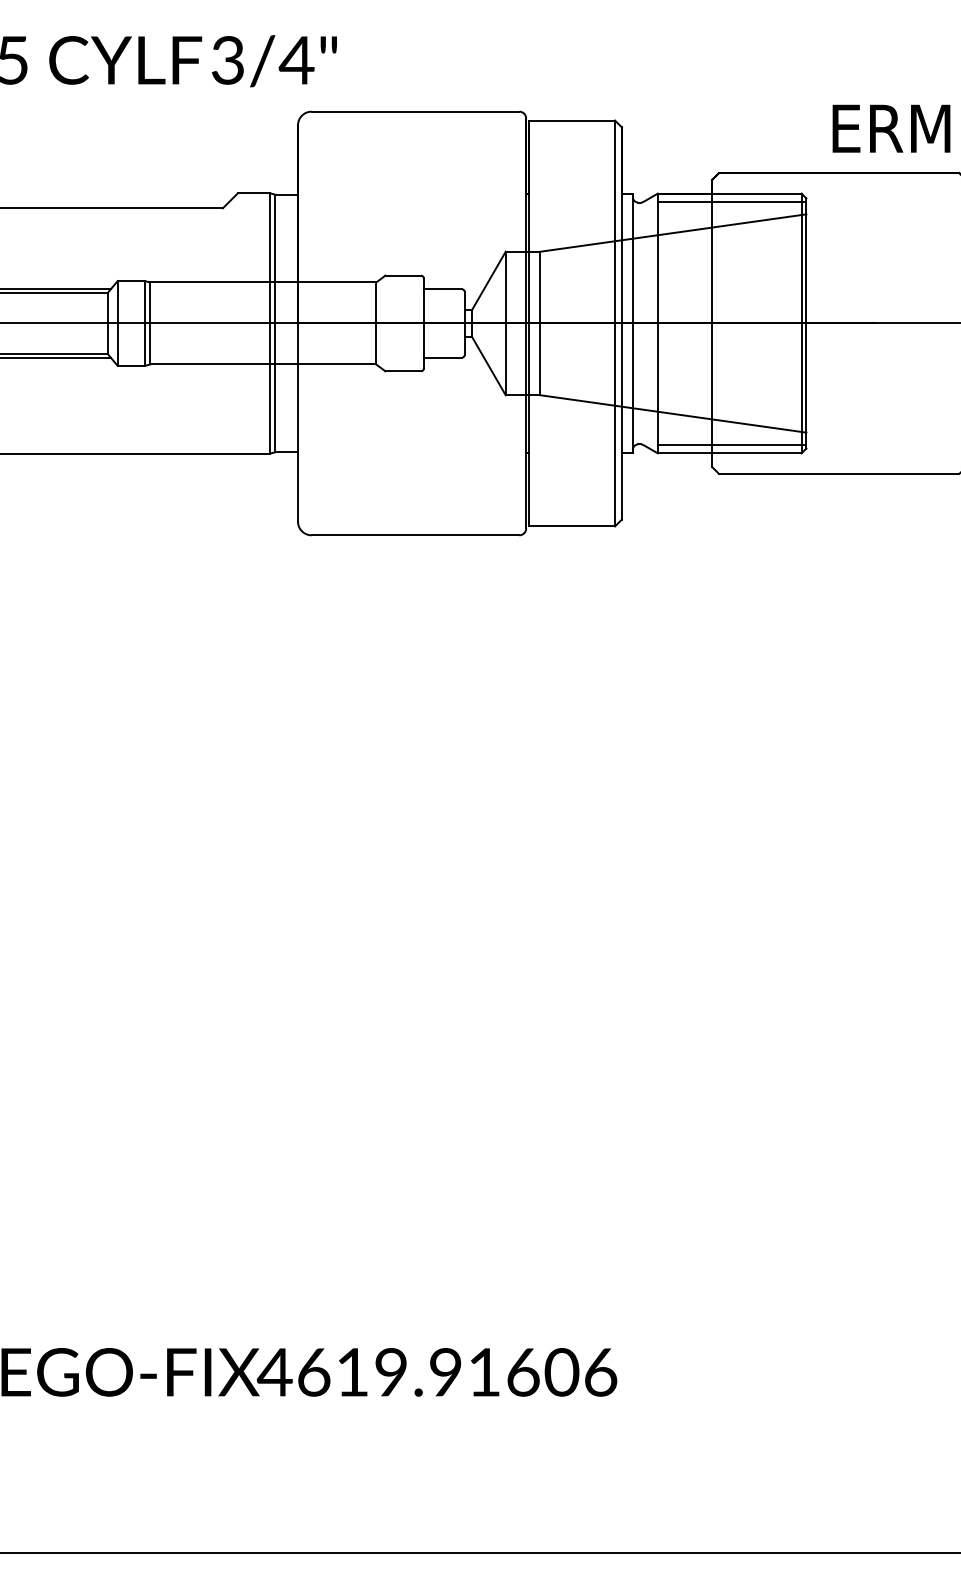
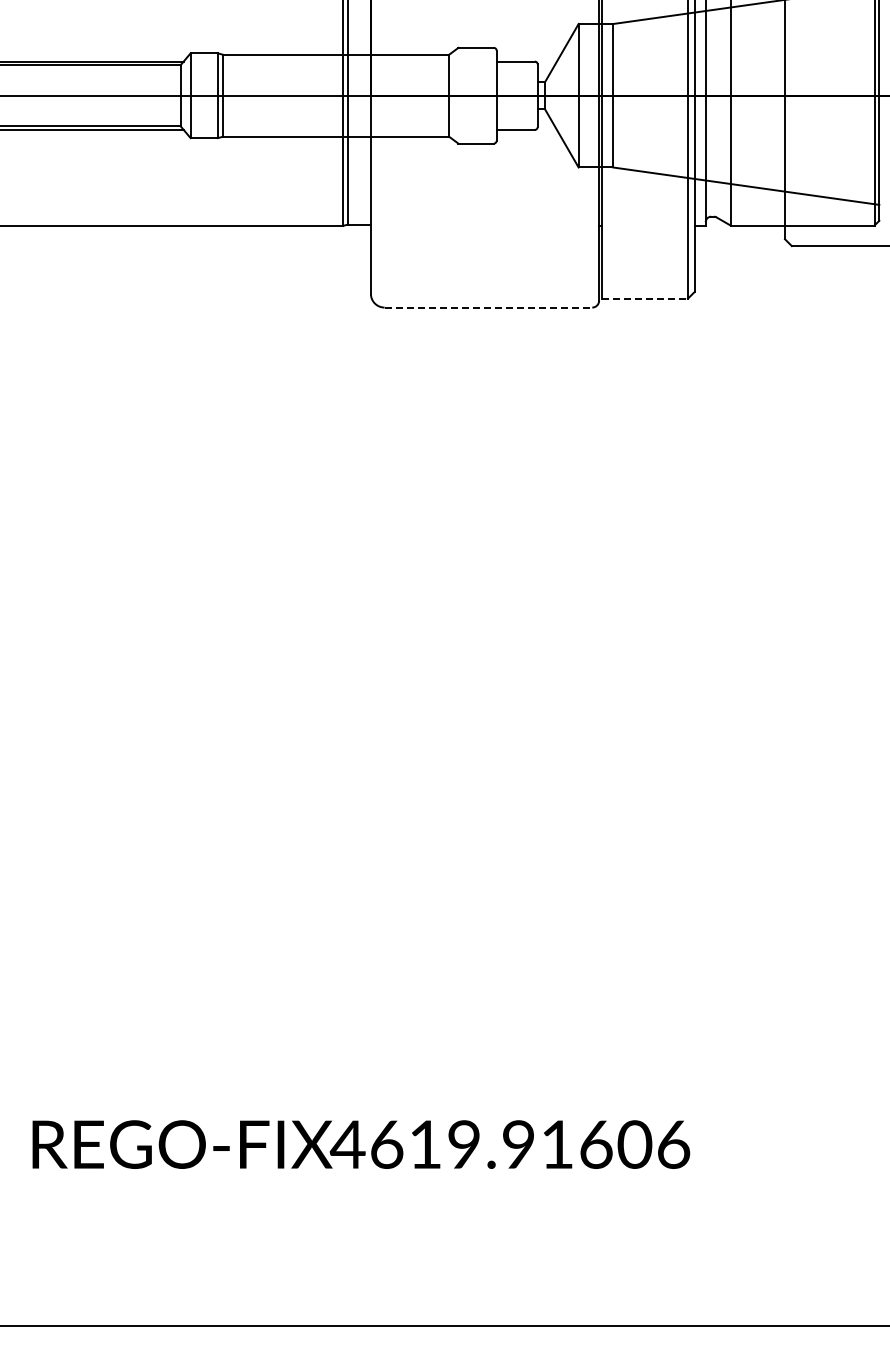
line: (731, 444) -> (804, 216), removed
line: (572, 526) -> (645, 298), solid -> dashed
line: (415, 535) -> (488, 307), solid -> dashed

